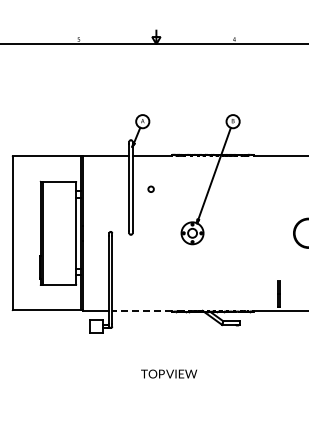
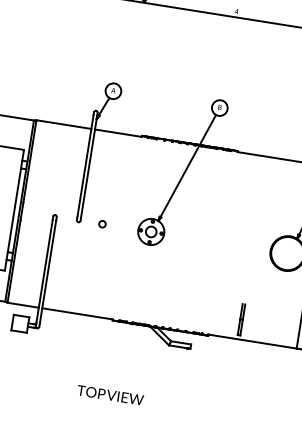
circle: (150, 188) -> (101, 223), moved
line: (142, 310) -> (77, 313), dashed -> solid
text: (168, 373) -> (109, 394), moved

